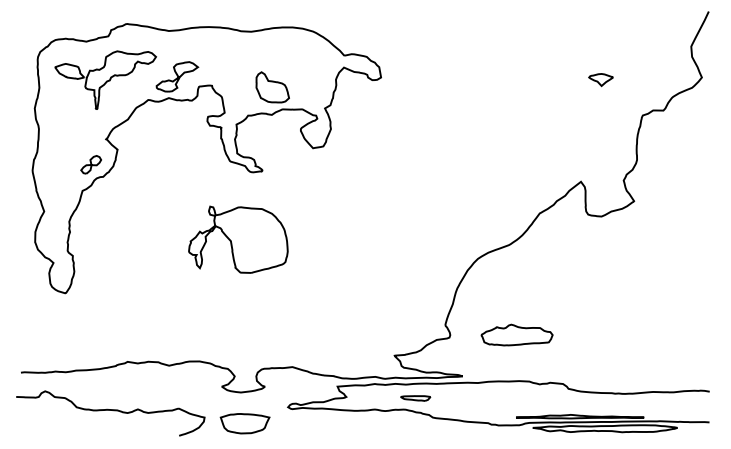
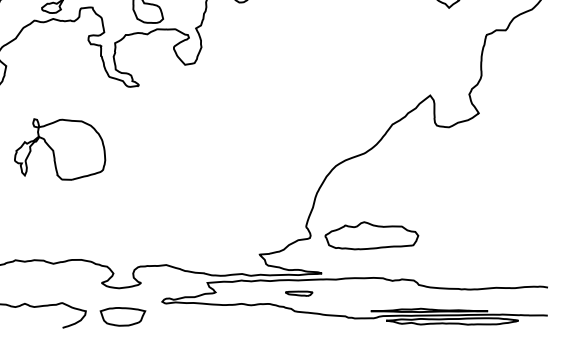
part: (238, 239) -> (60, 149), moved
part: (516, 334) -> (371, 235), size x1.43
part: (415, 398) -> (298, 293), moved

